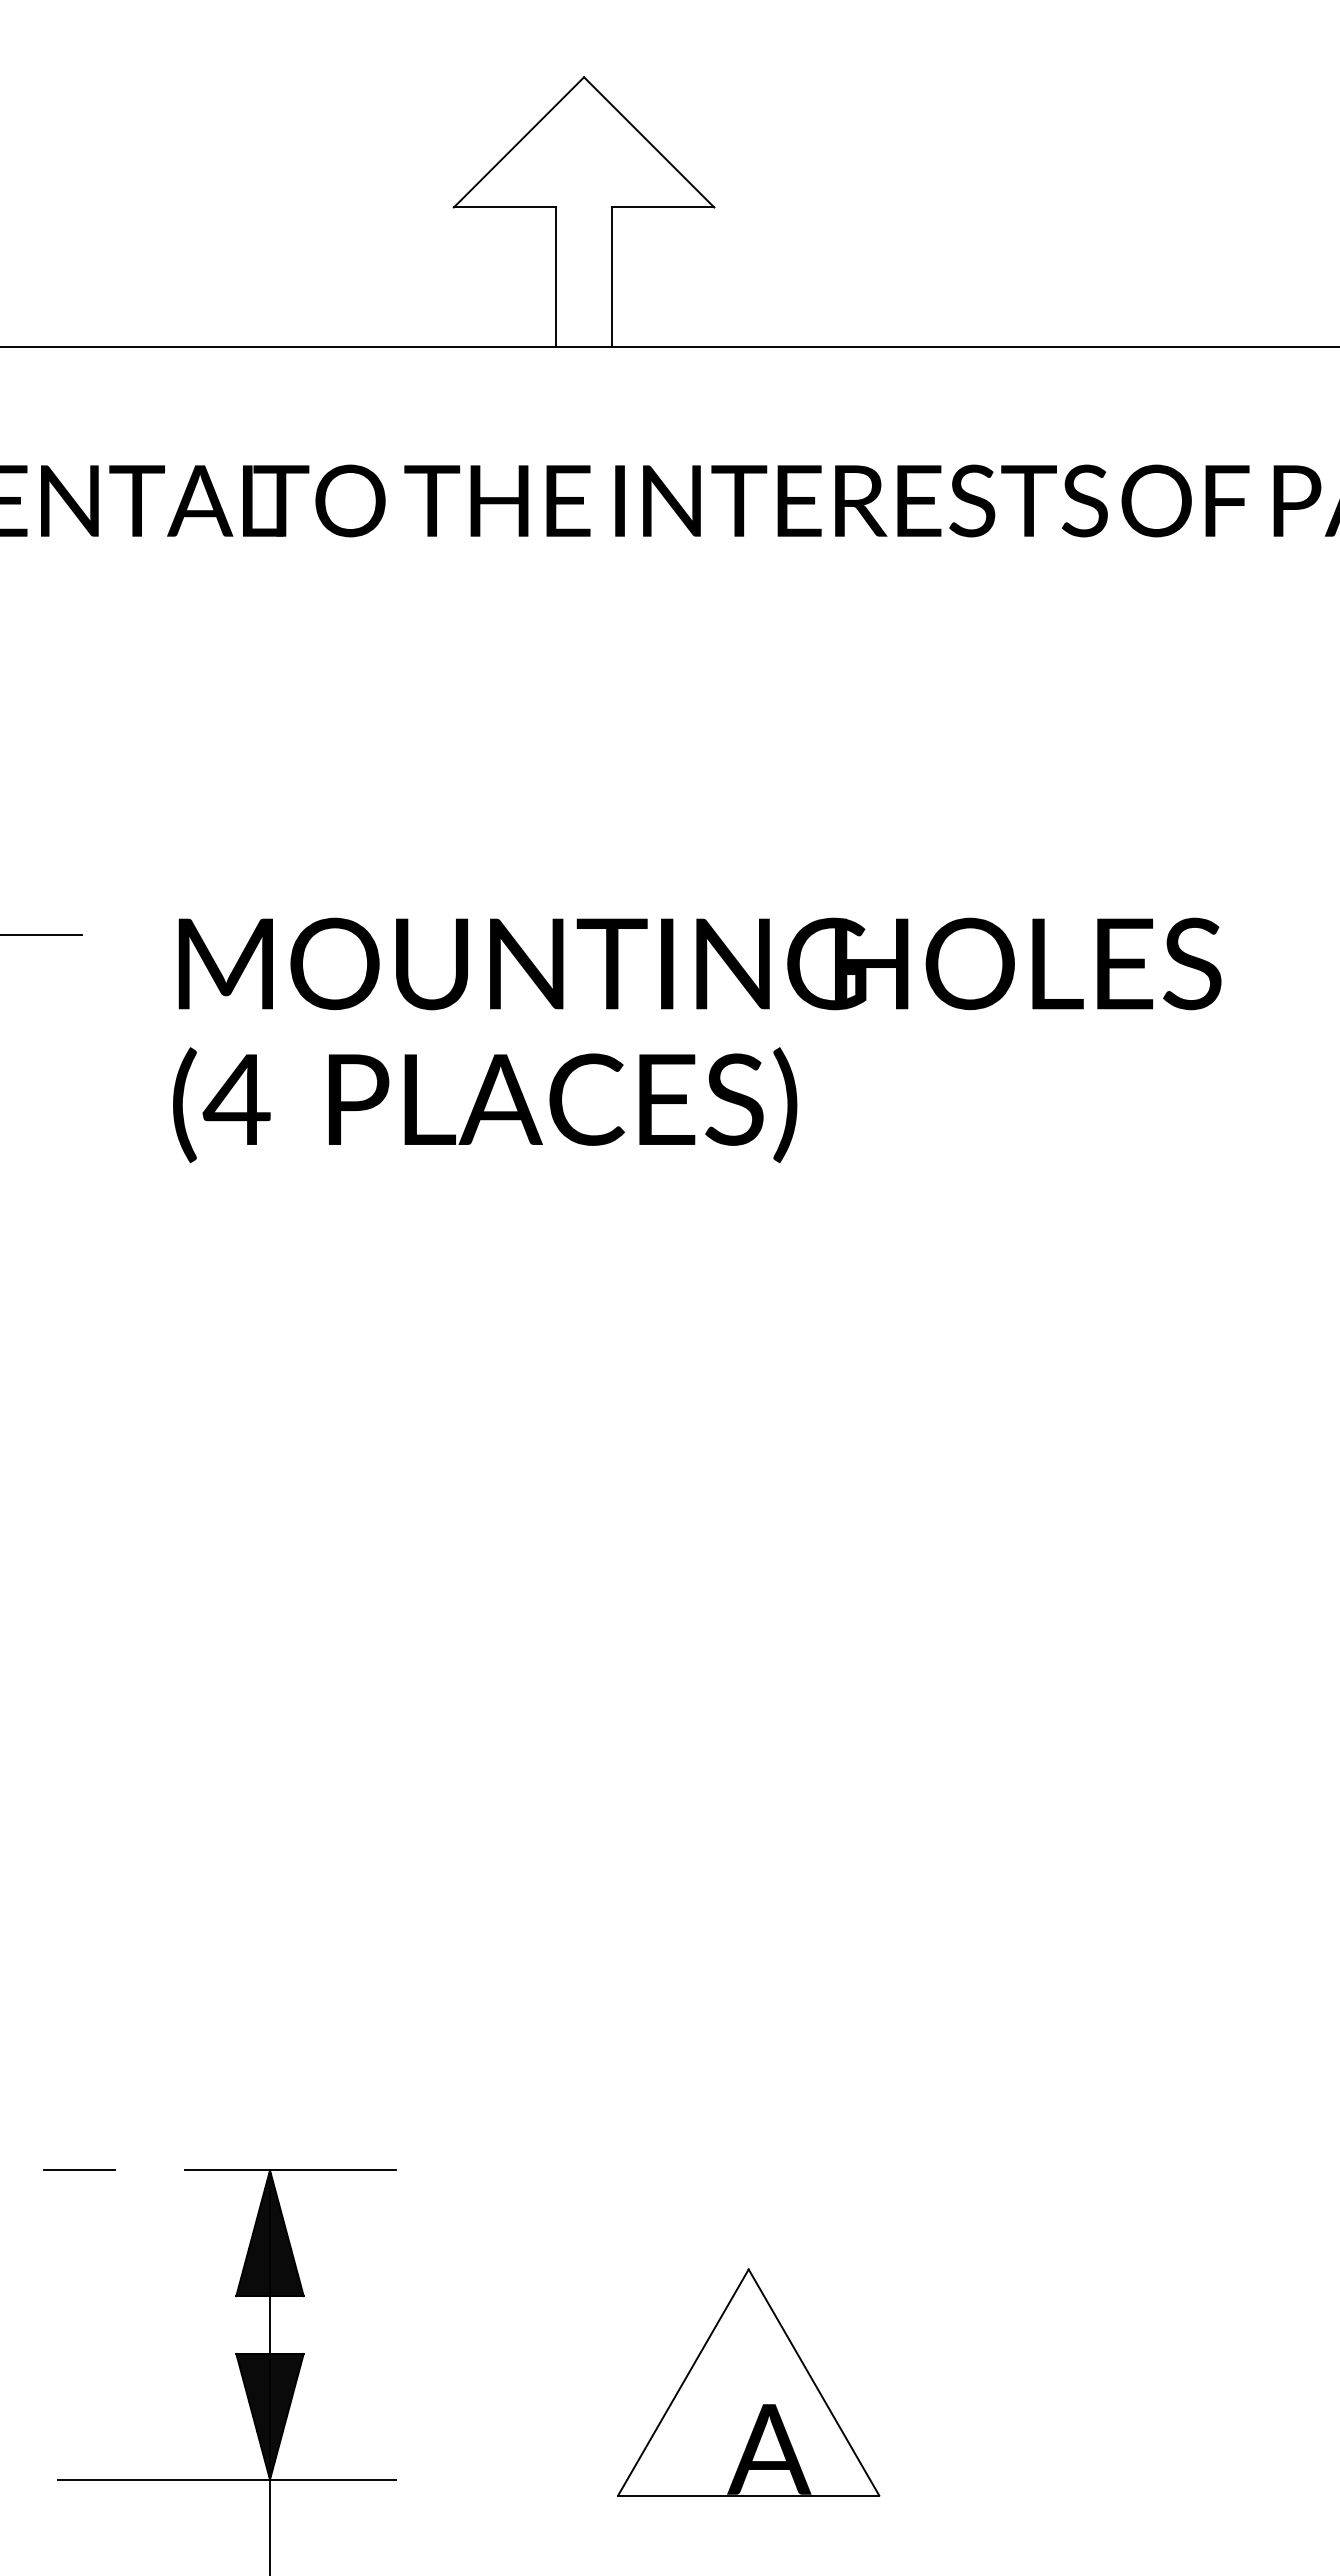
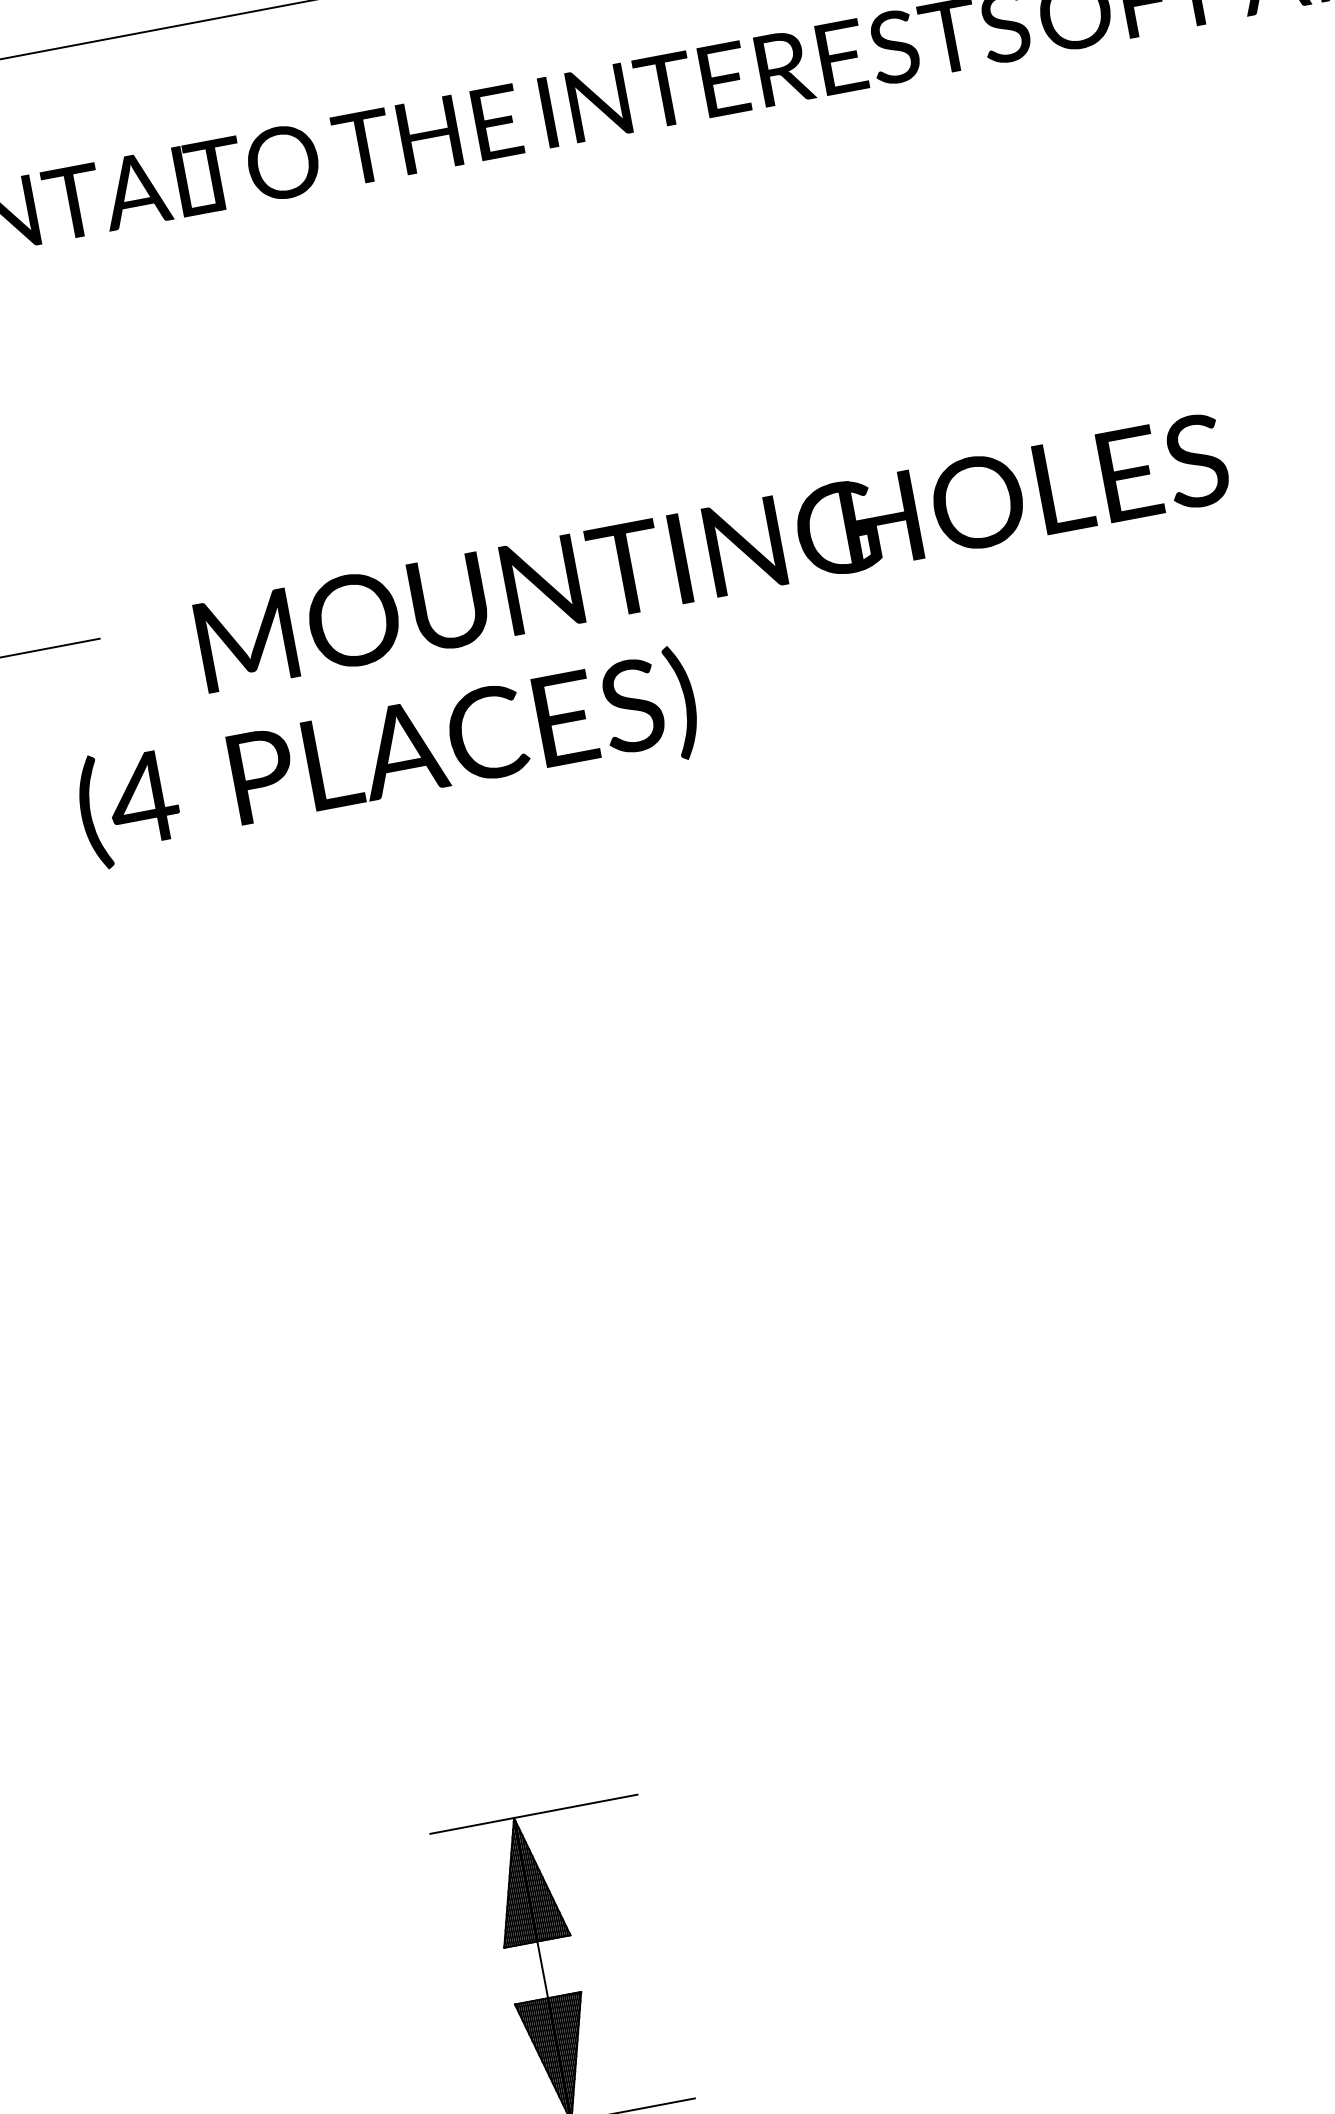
text: (485, 1105) -> (388, 757), moved
line: (79, 2170) -> (326, 1853), removed
part: (748, 2382) -> (1023, 1937), removed

